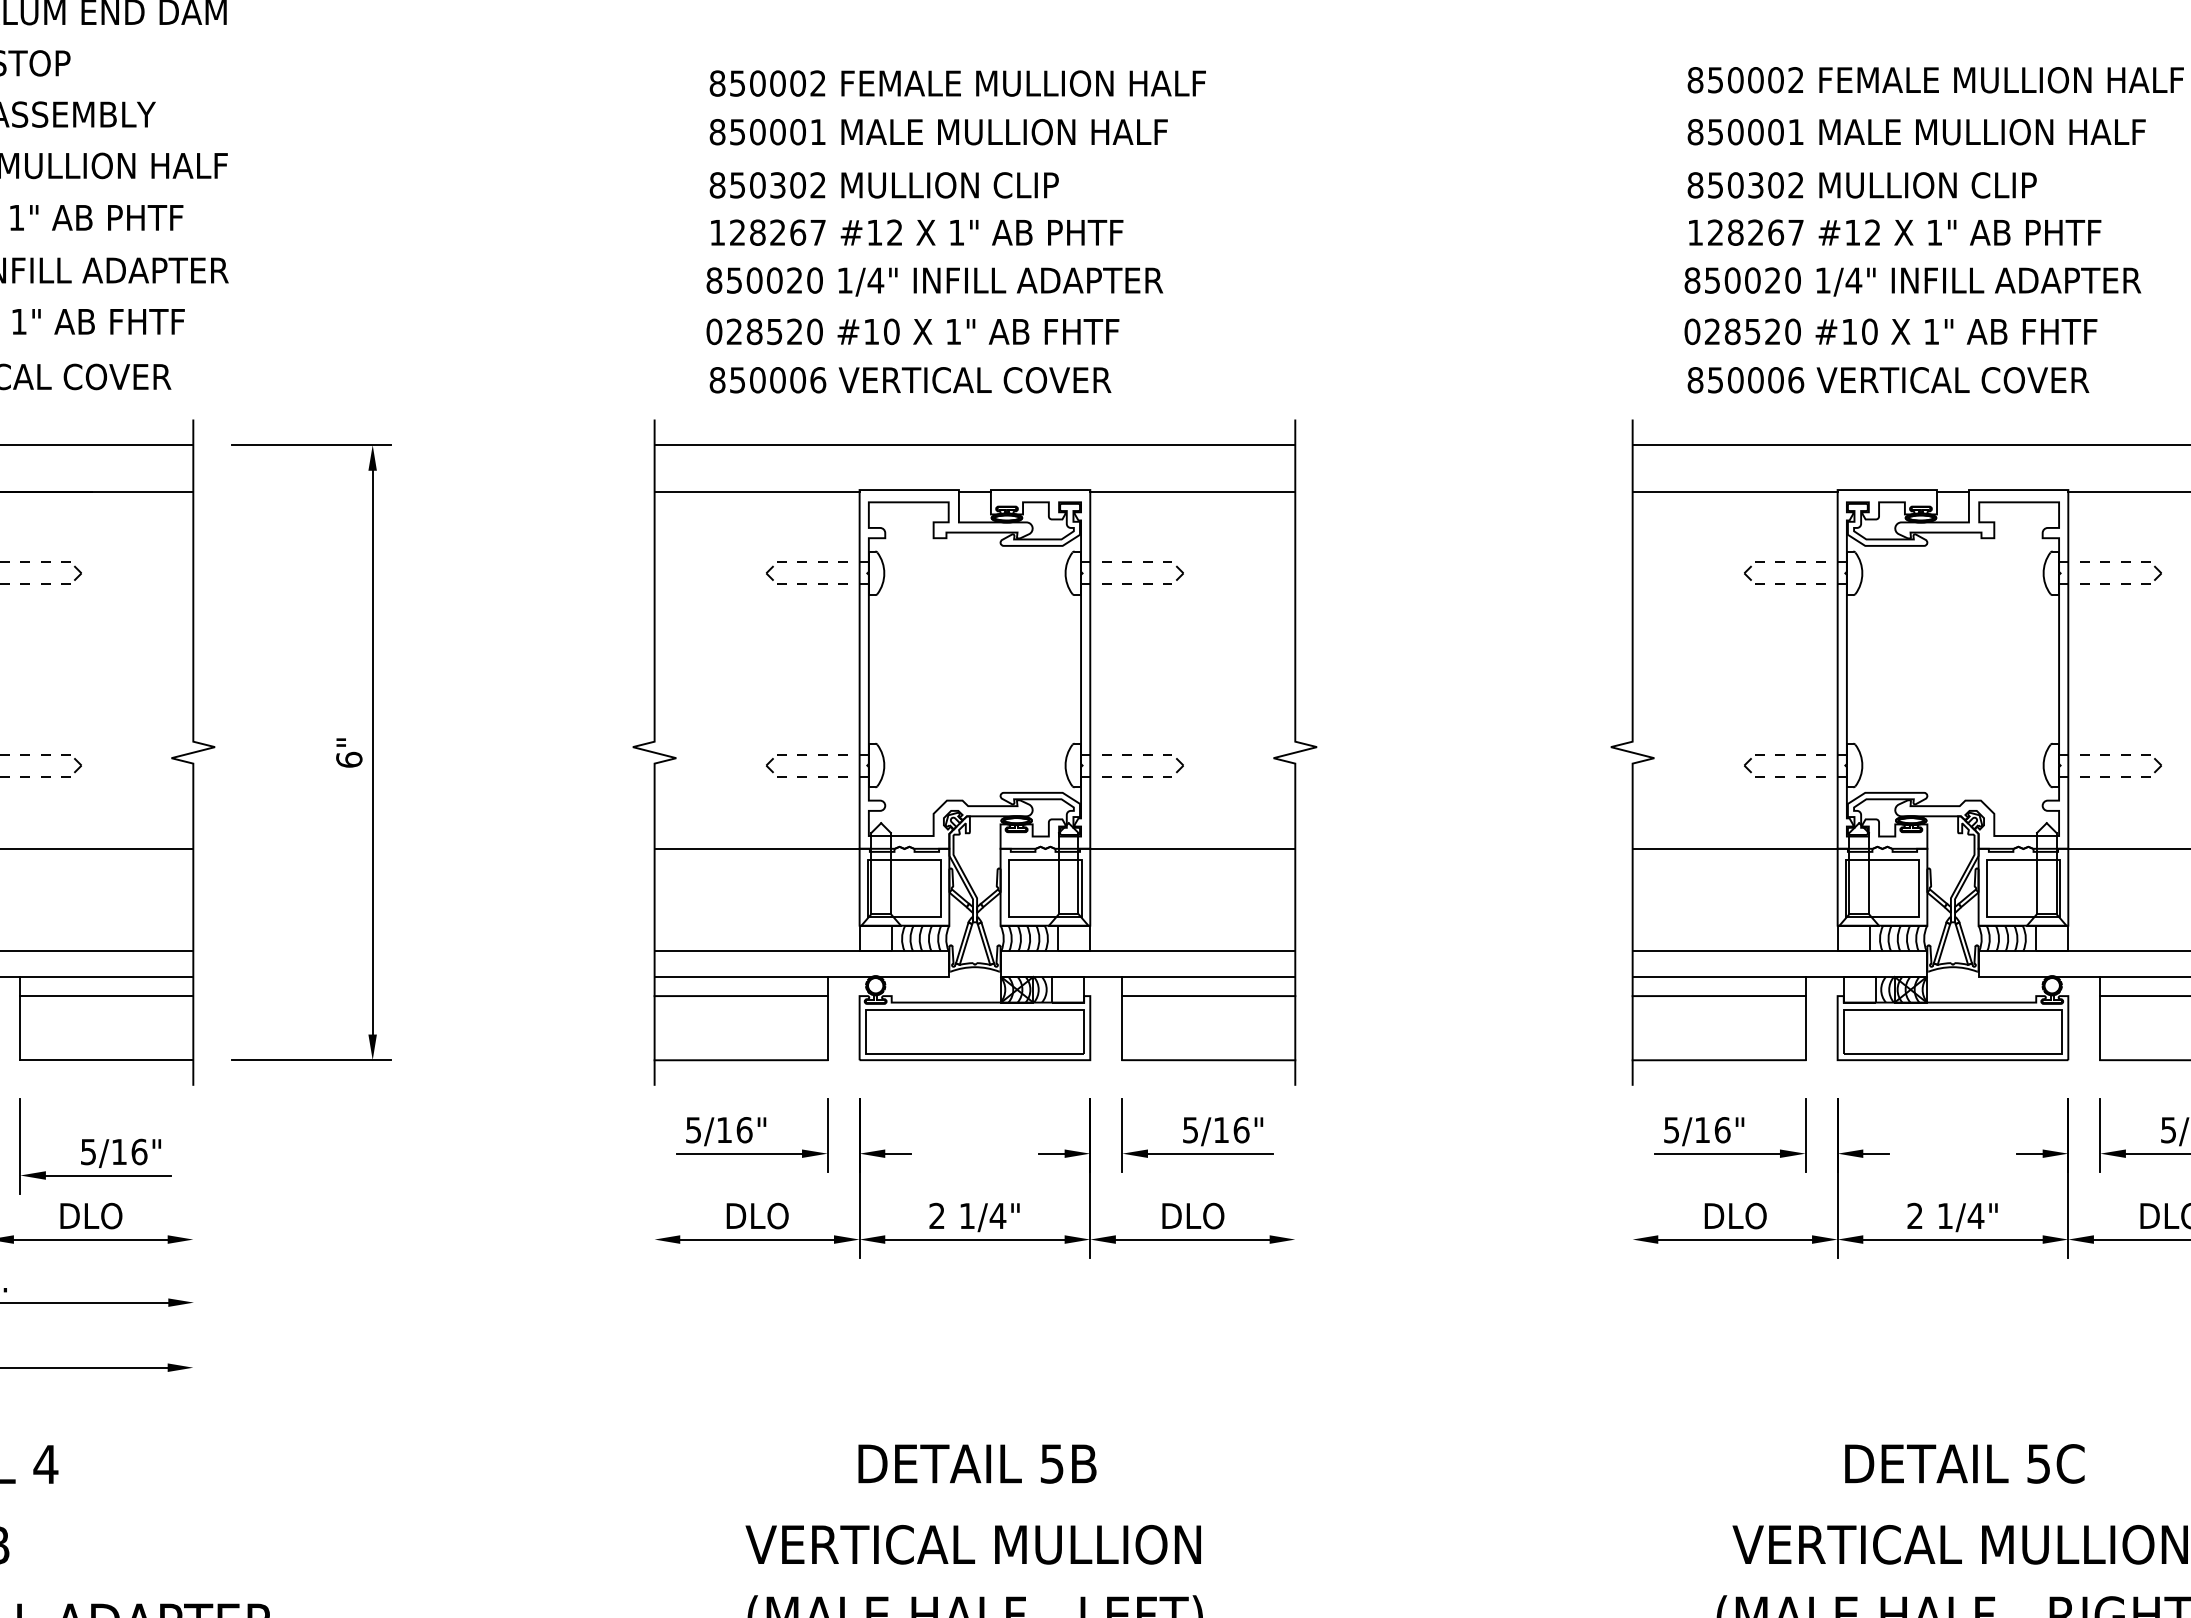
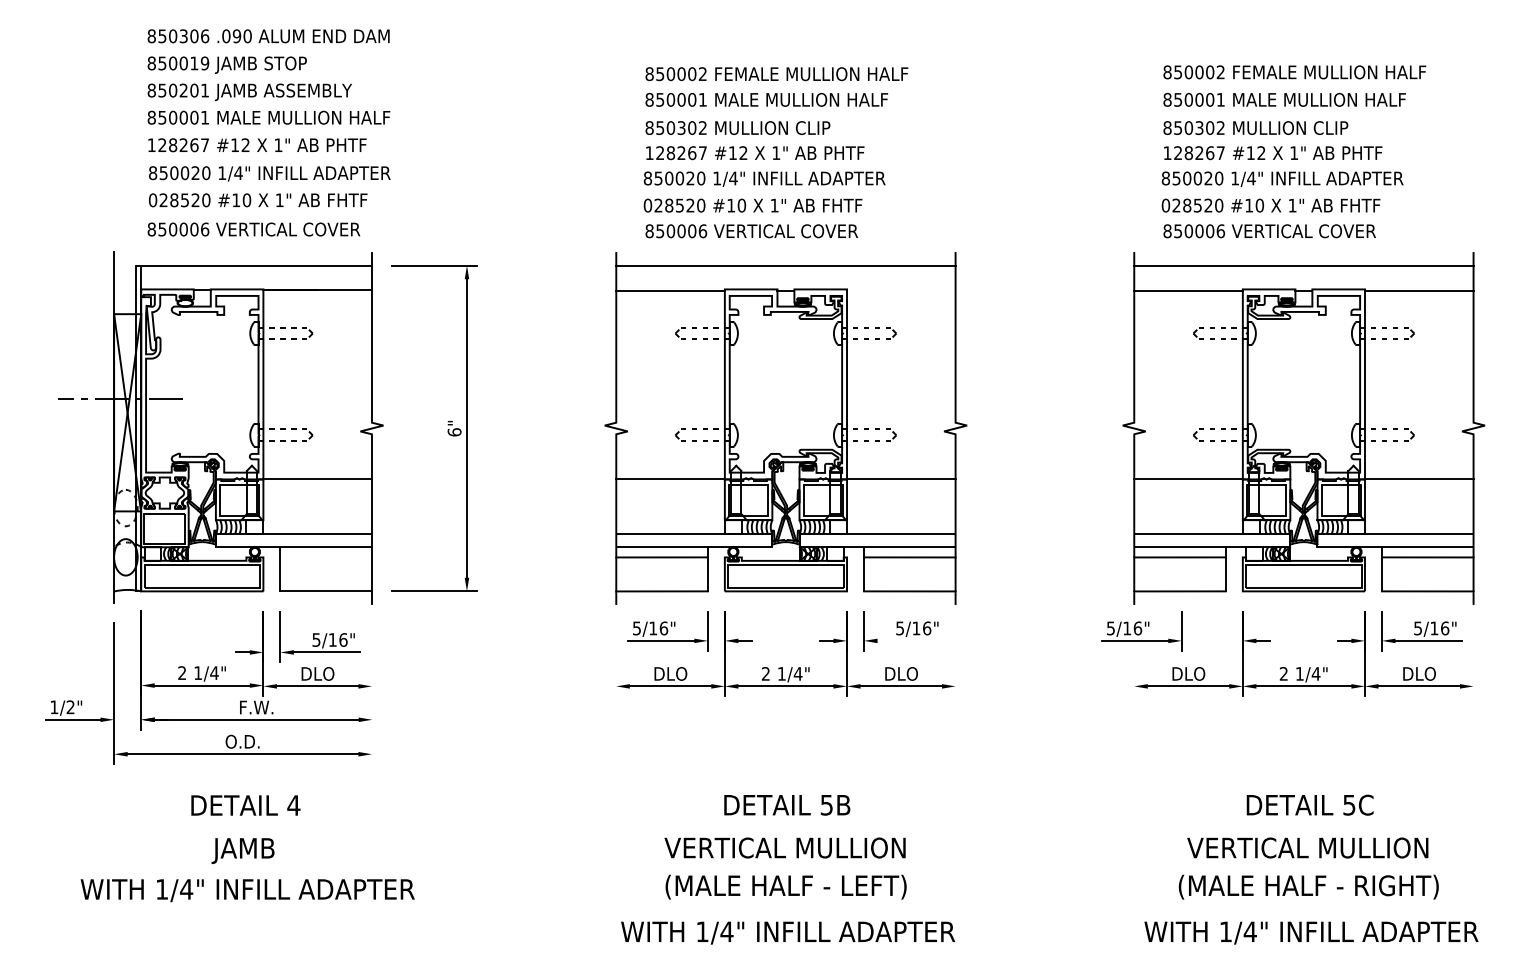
line: (1193, 492) -> (901, 290), removed
line: (105, 996) -> (325, 557), removed
part: (1729, 1135) -> (1141, 631), moved
line: (1210, 1152) -> (910, 640), removed

